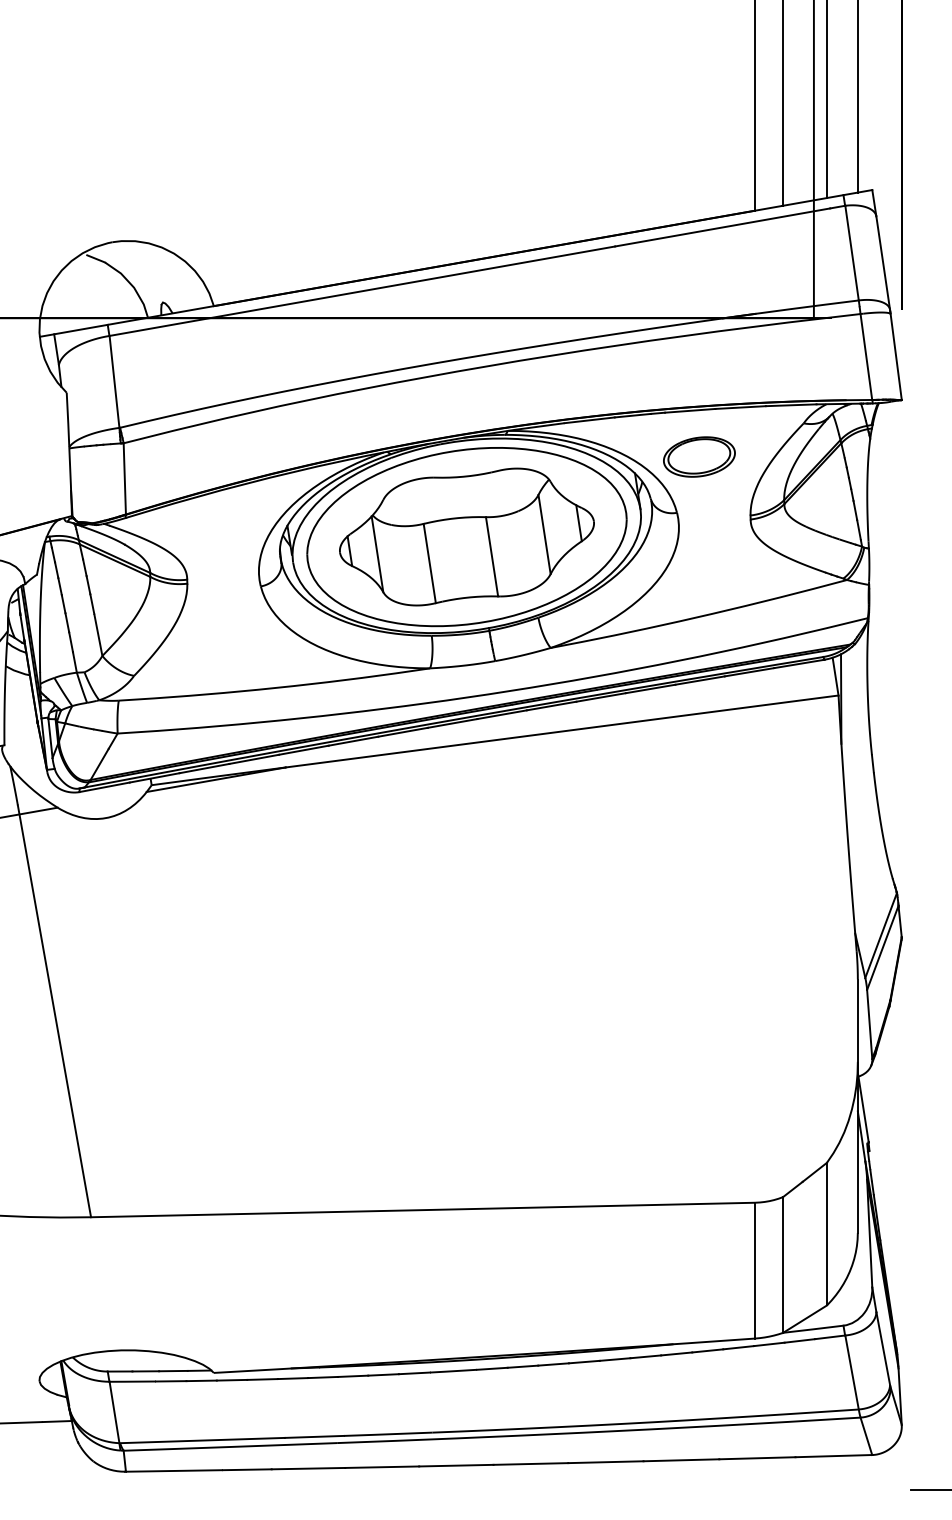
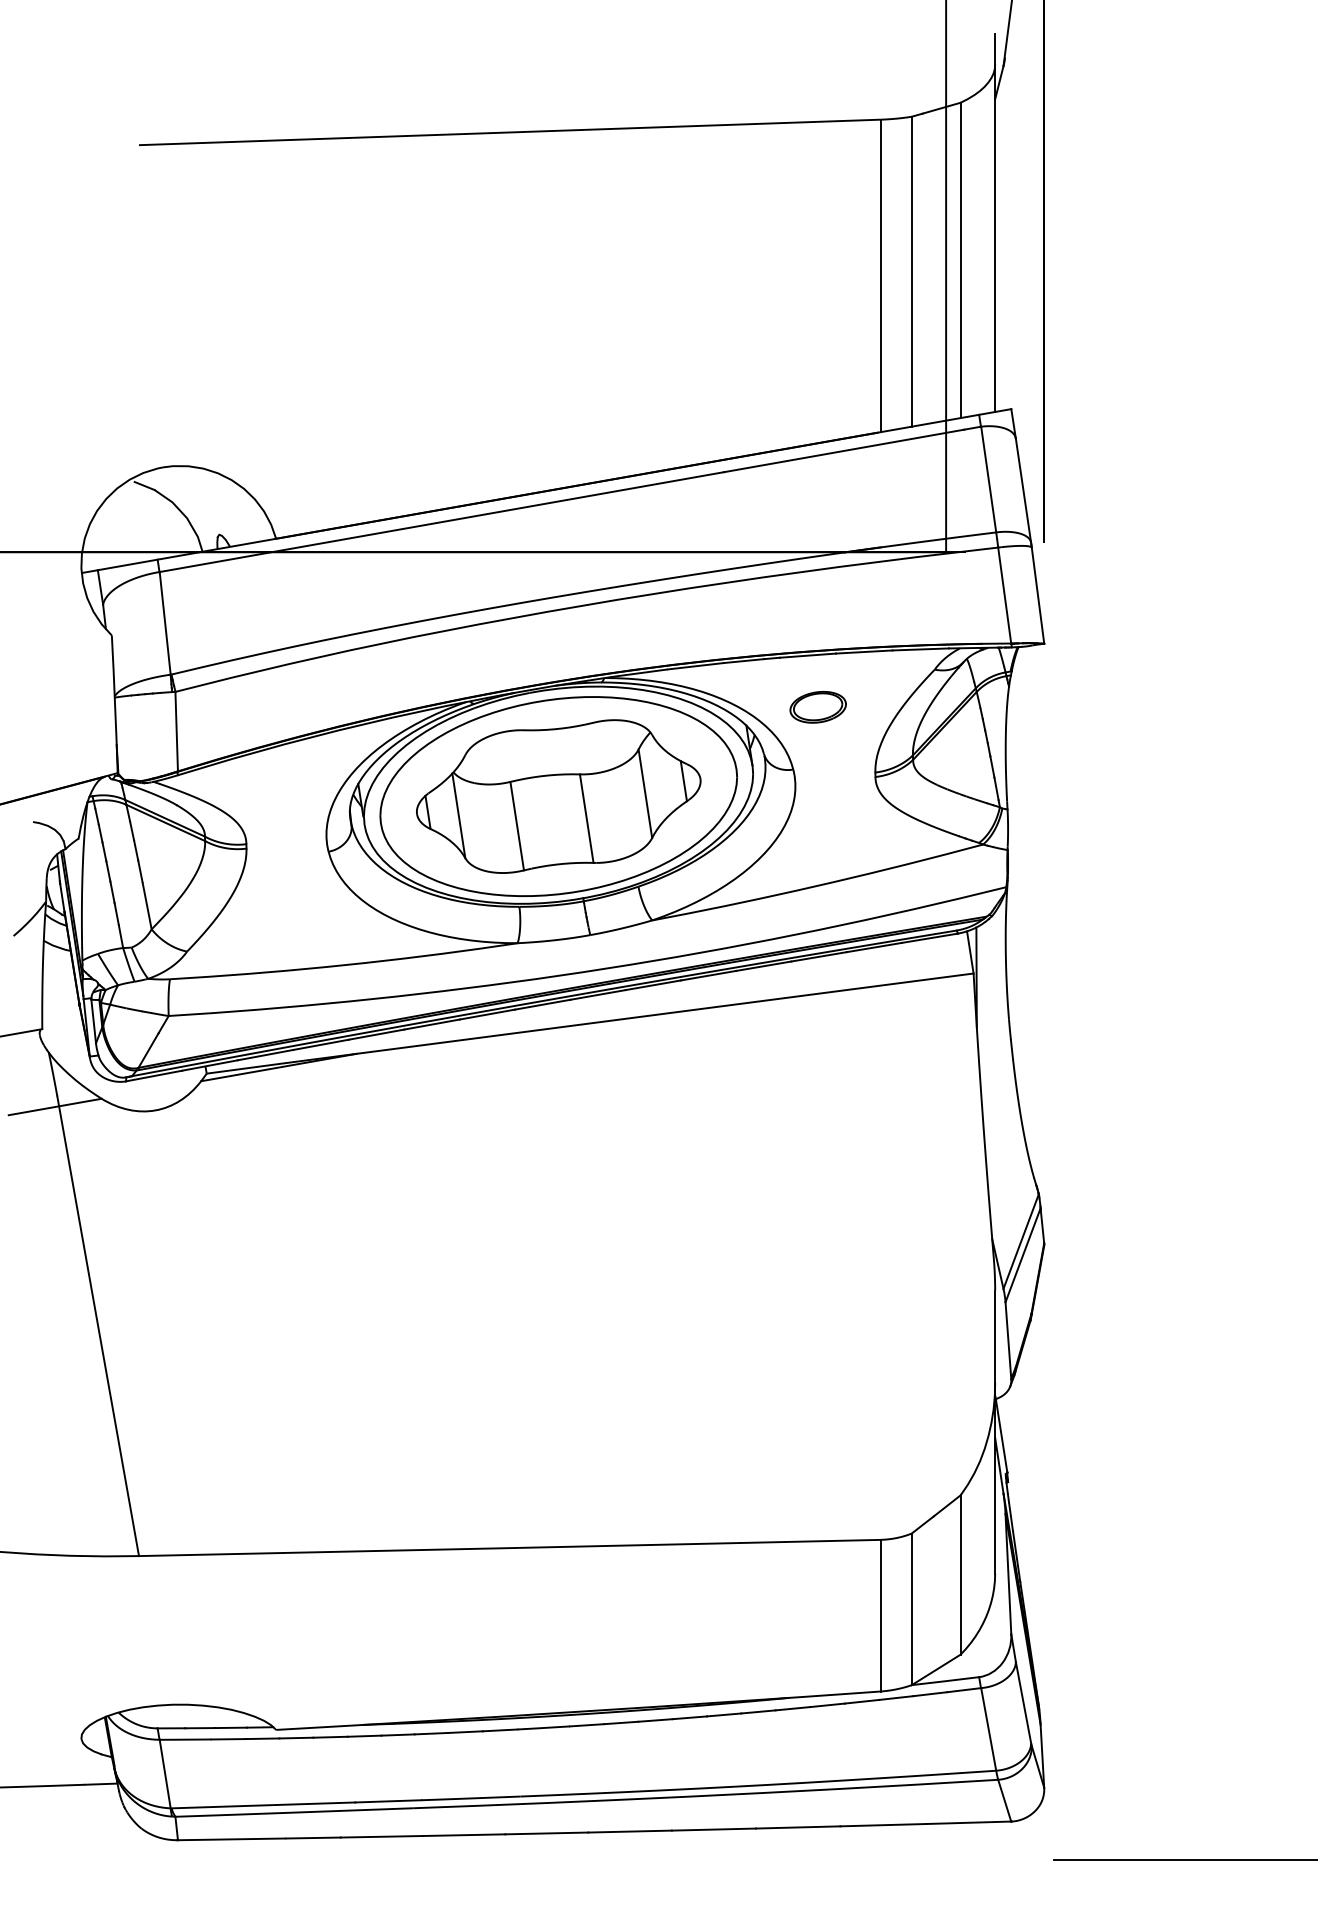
part: (698, 457) -> (817, 707), size x0.7

